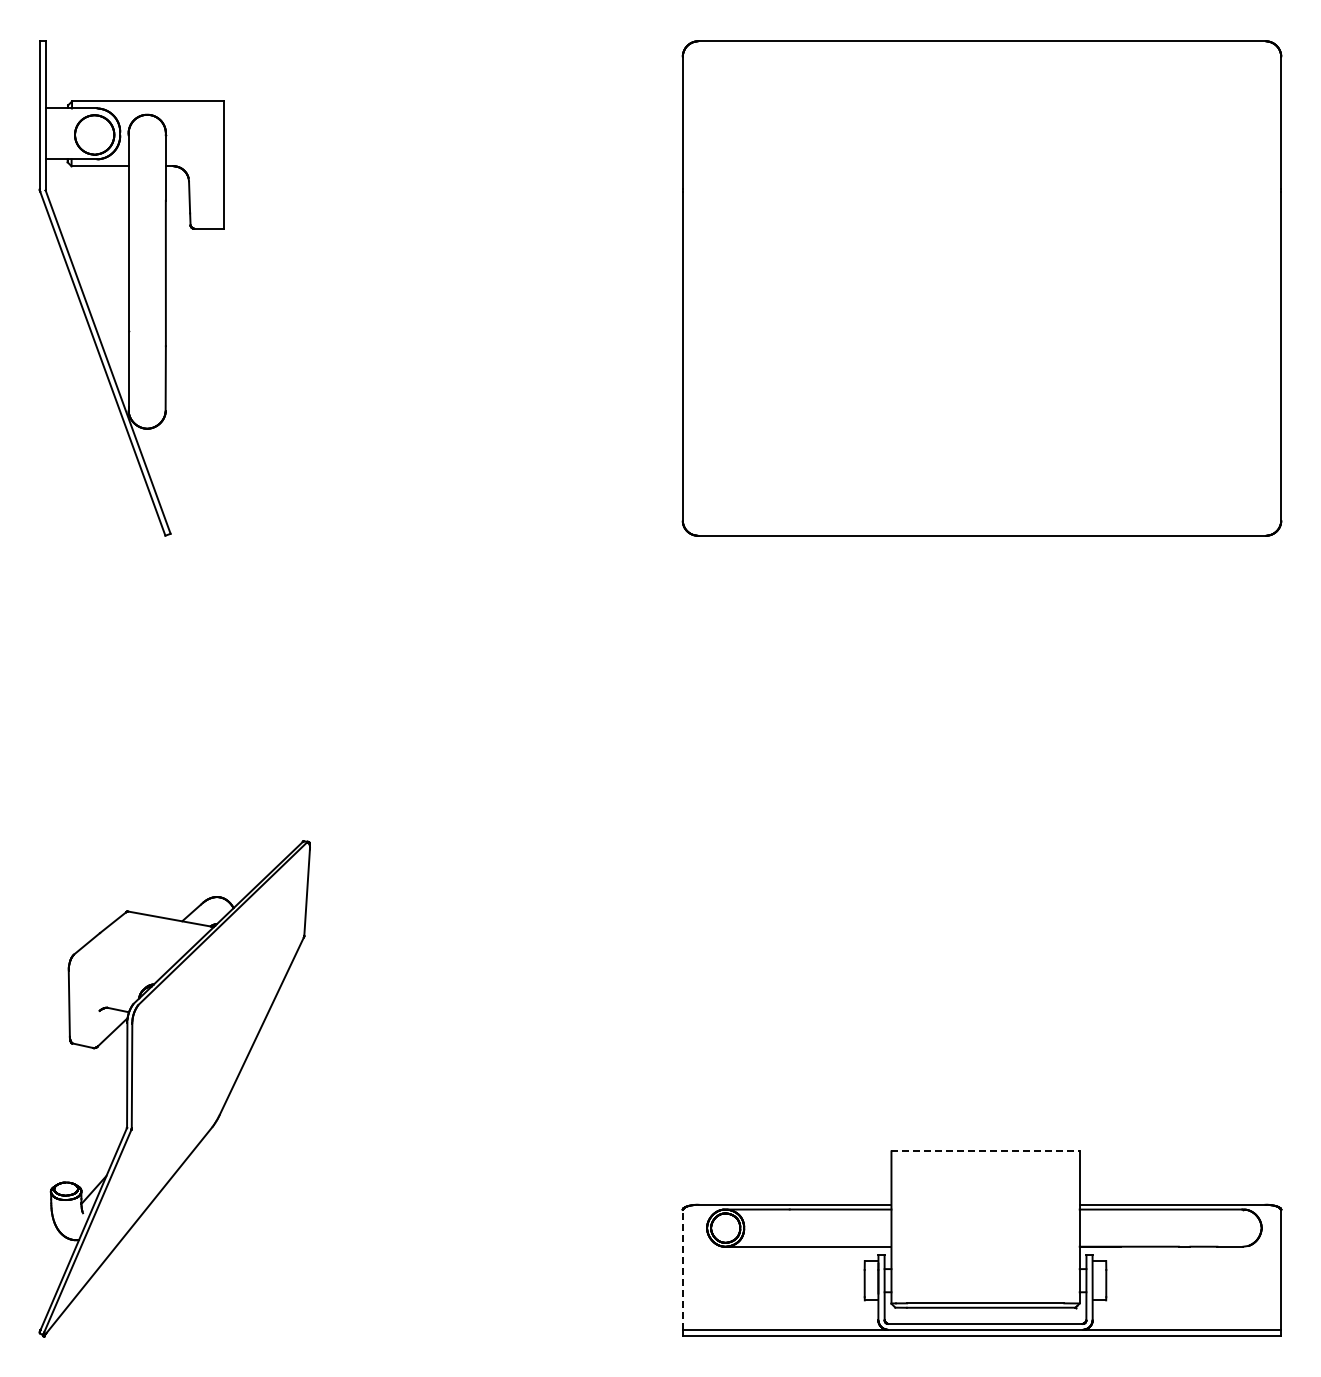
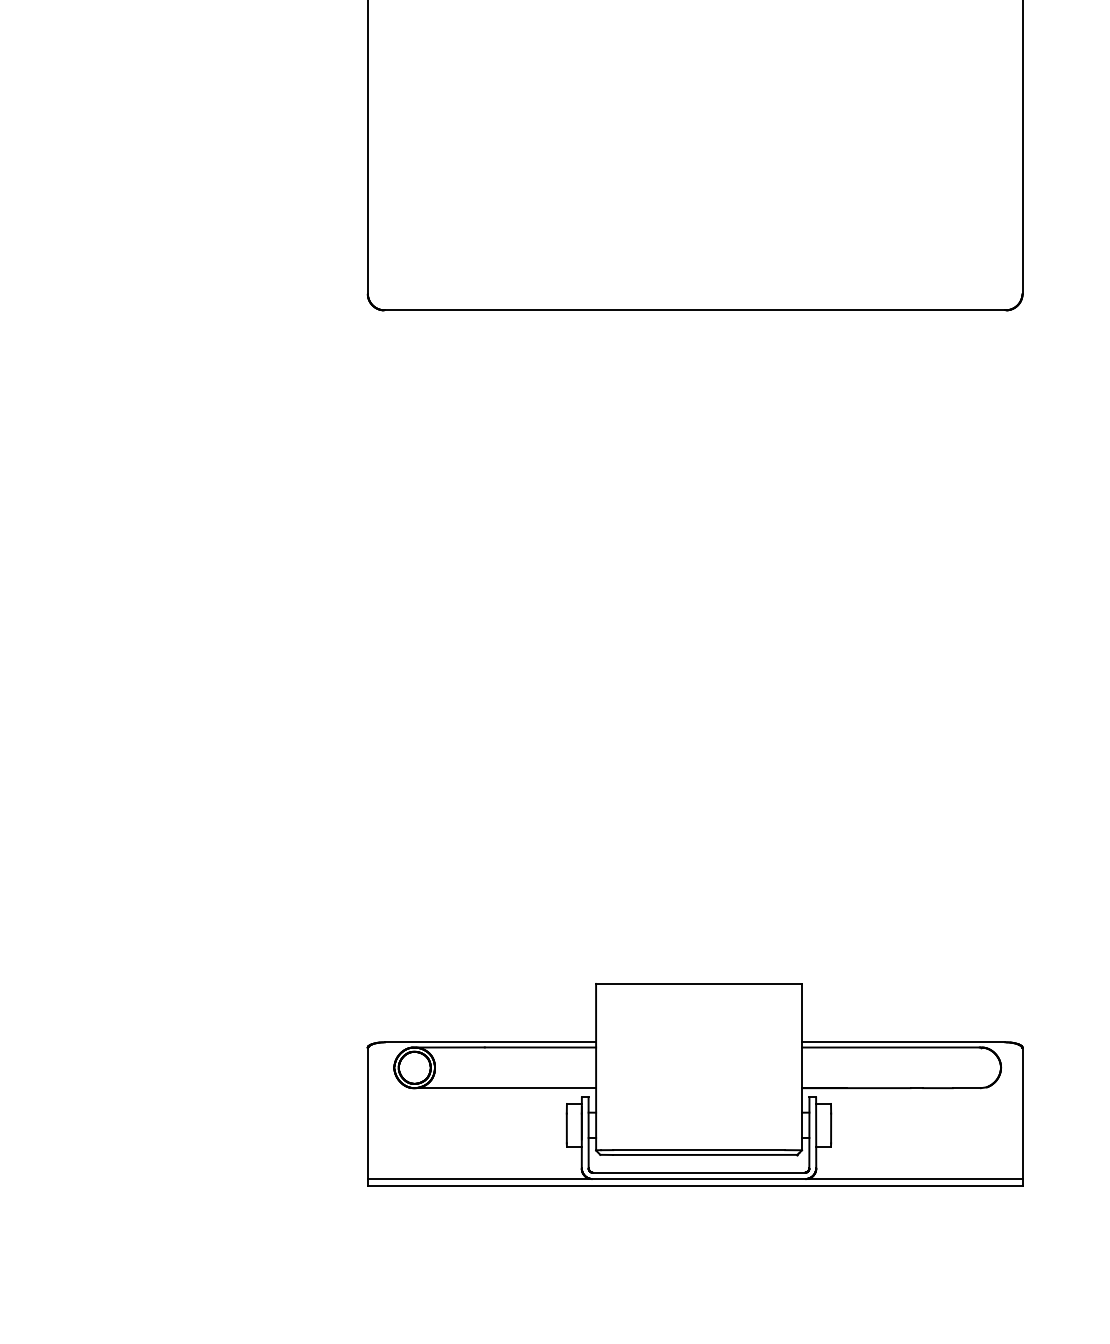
line: (986, 1151) -> (700, 983), dashed -> solid
line: (682, 1269) -> (367, 1113), dashed -> solid

